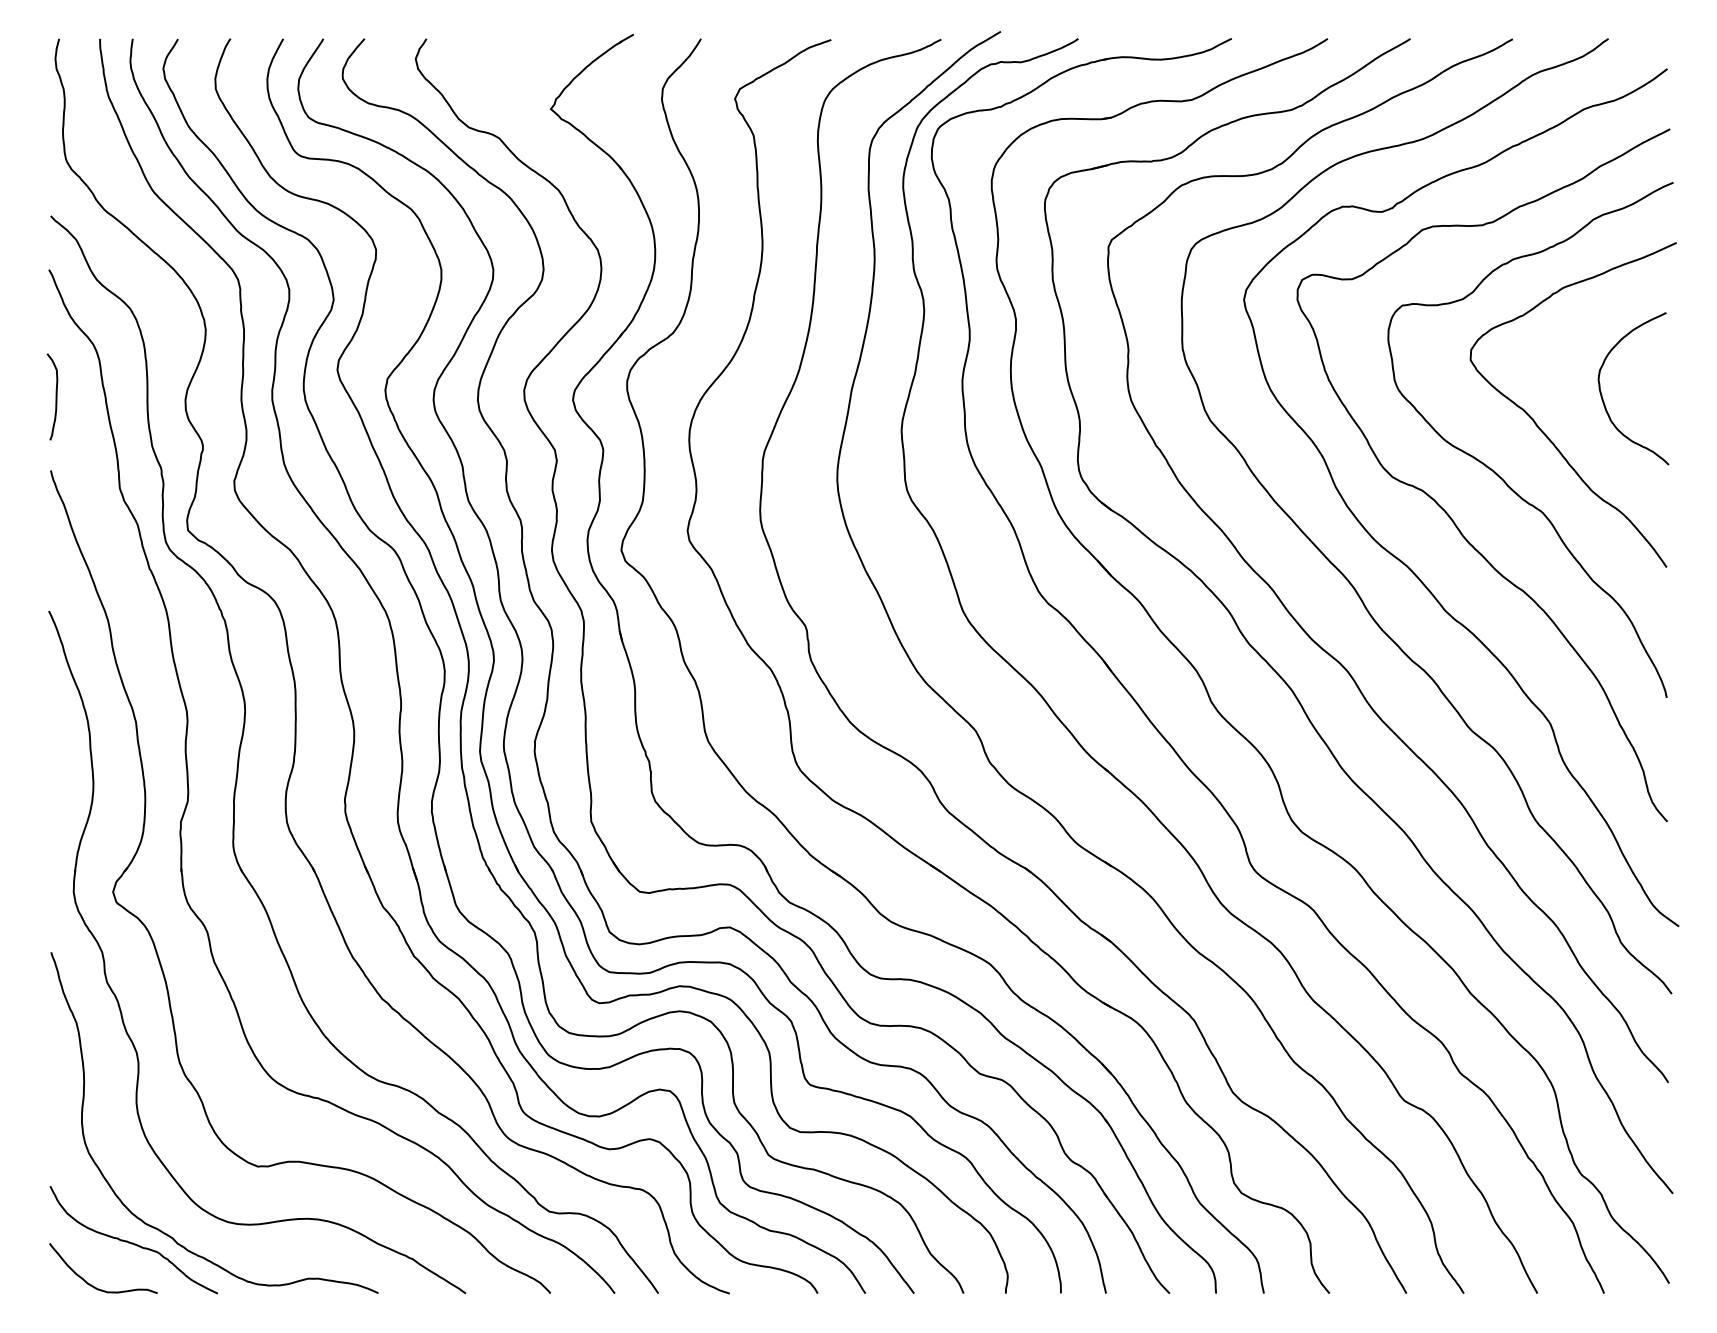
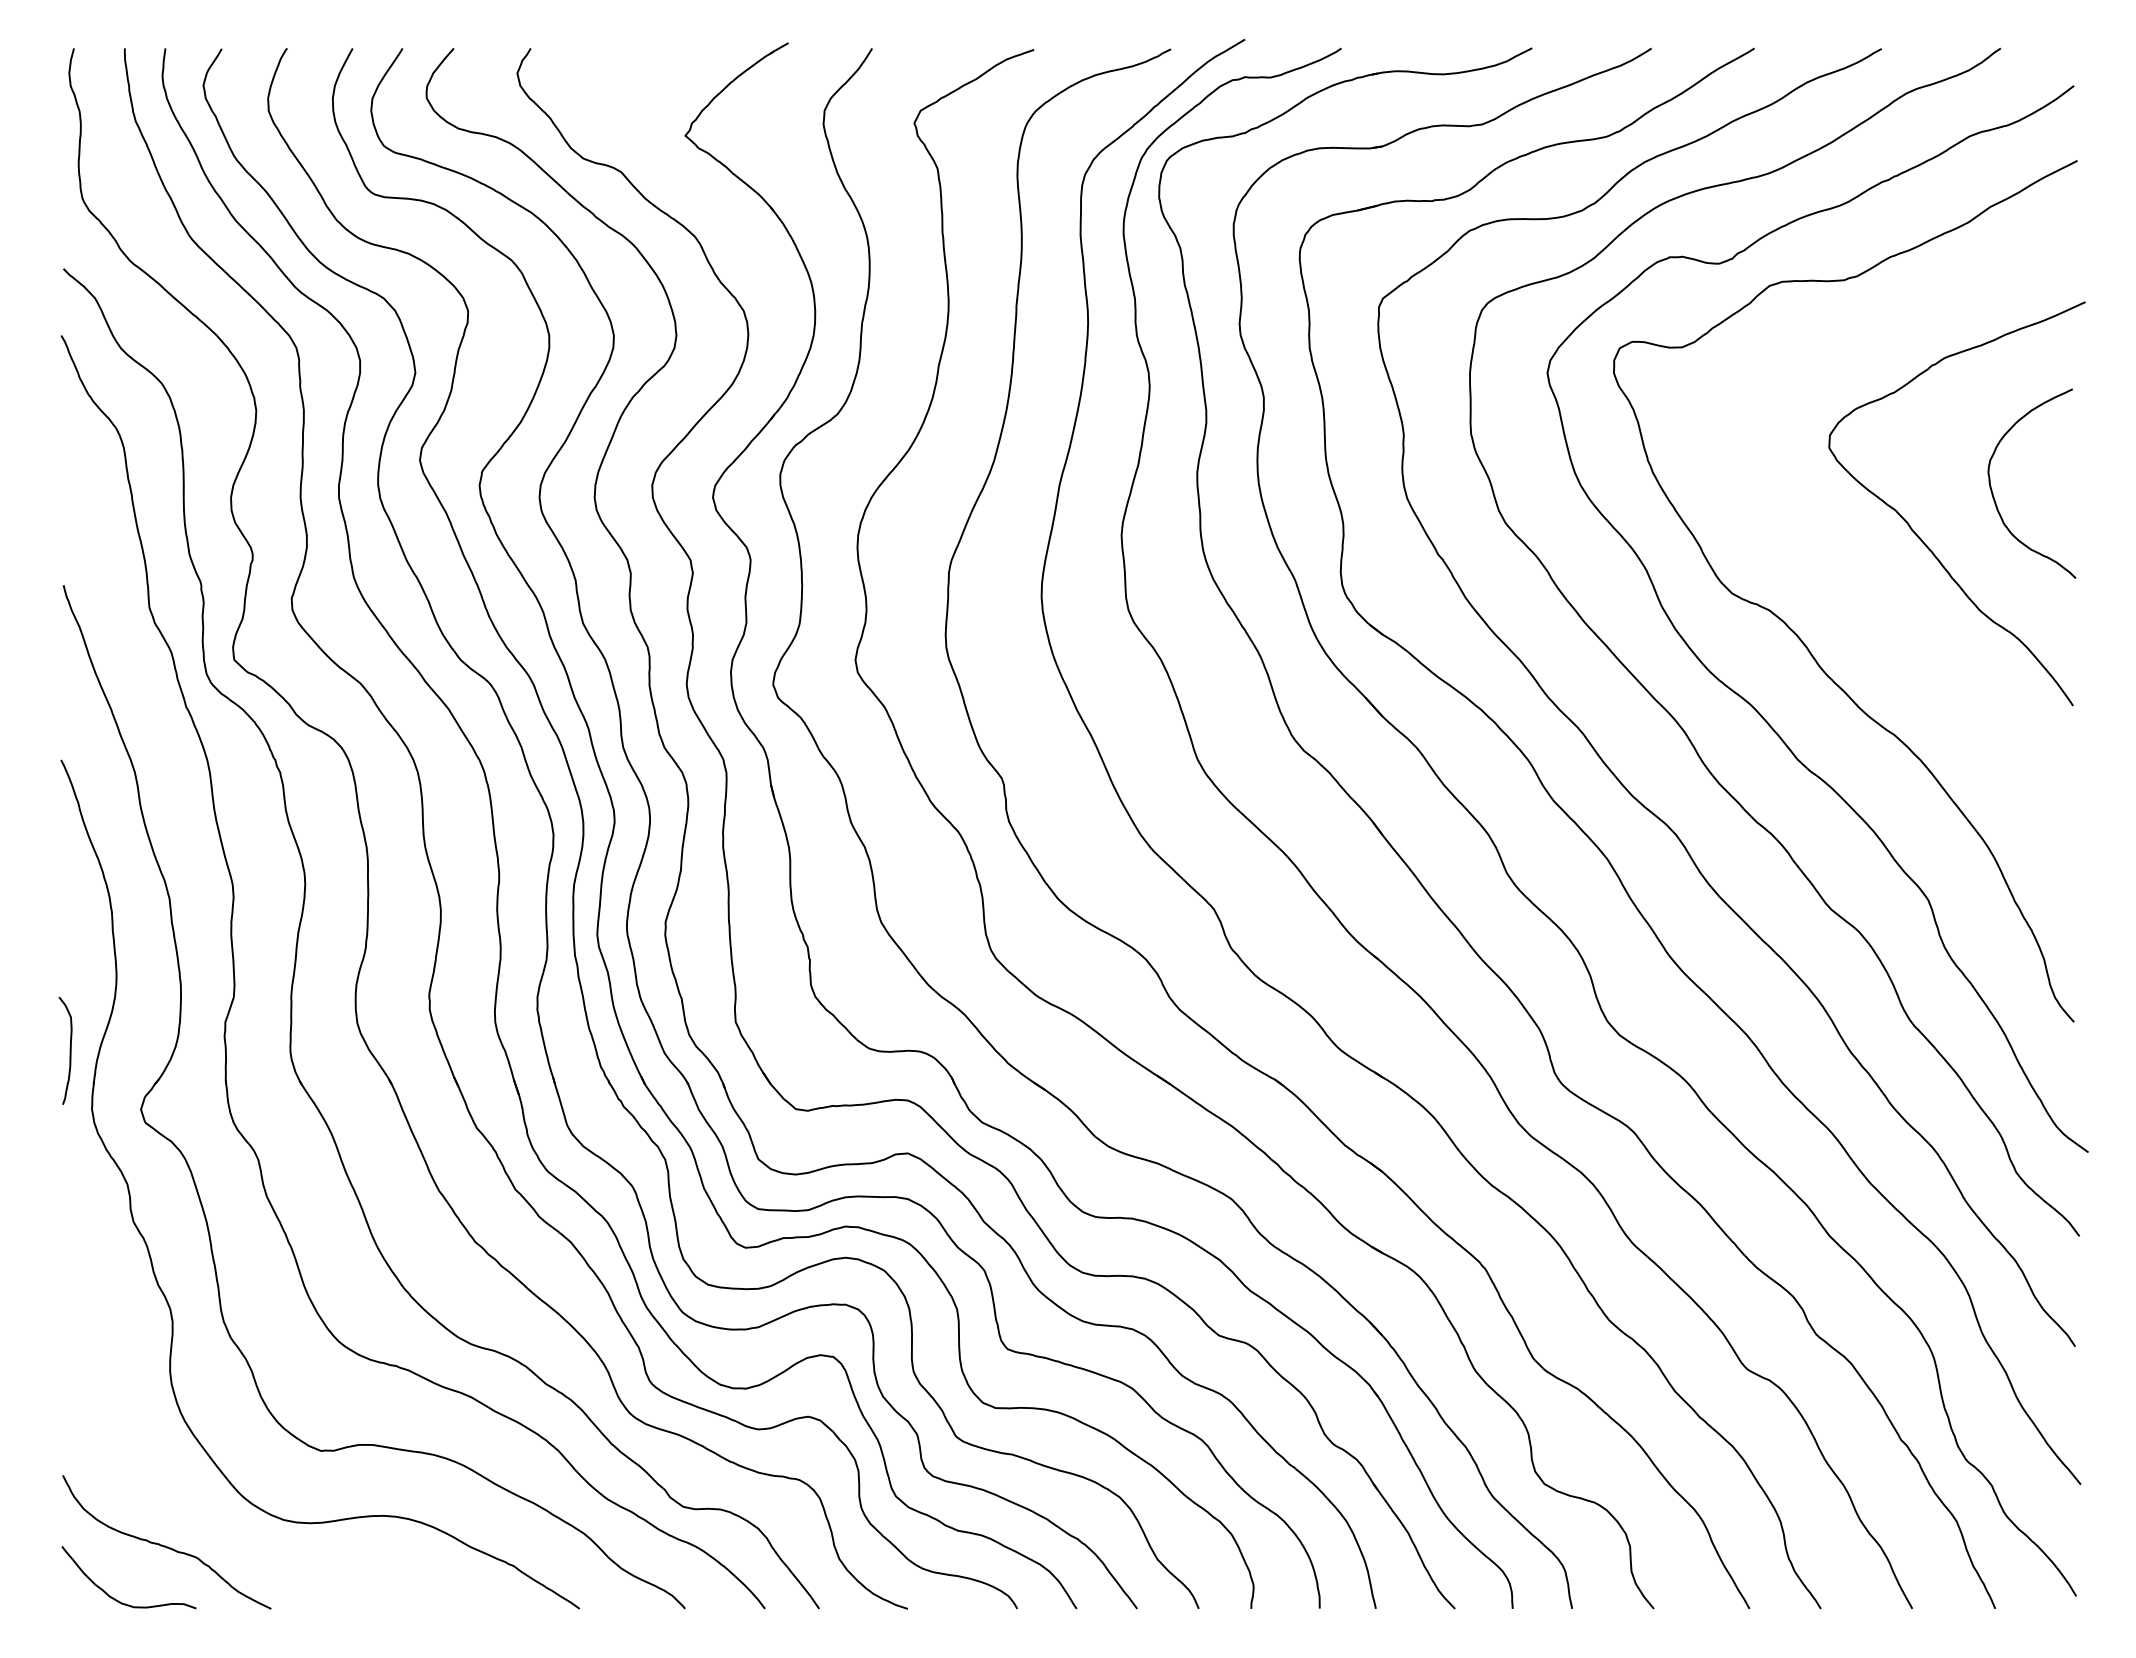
curve: (55, 396) -> (69, 1050), moved
curve: (1500, 476) -> (1866, 592), removed
curve: (157, 1228) -> (196, 1527), removed

